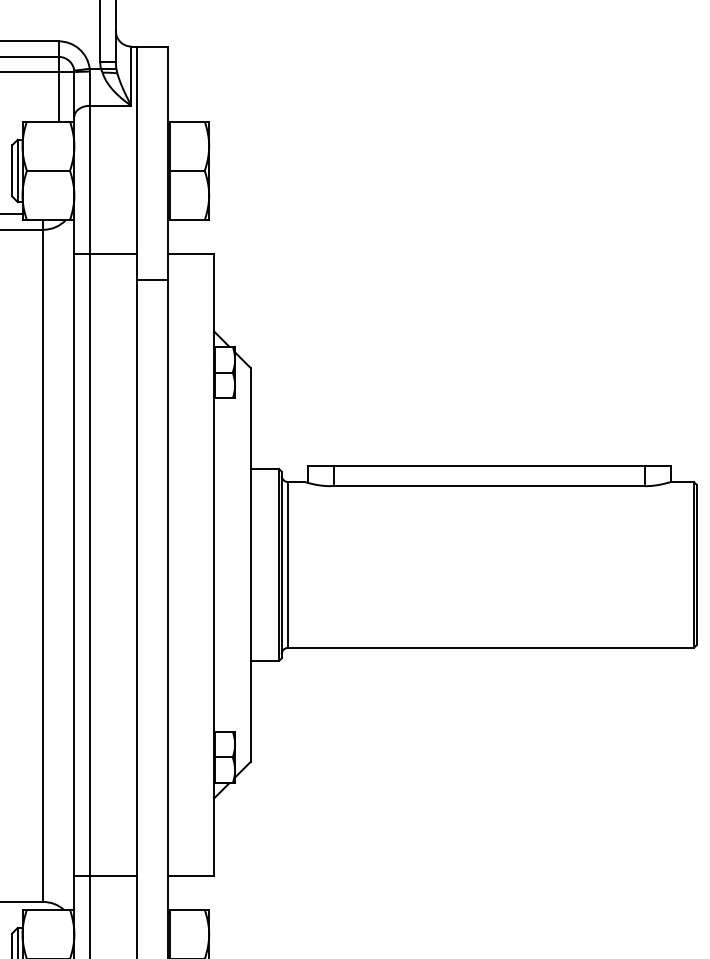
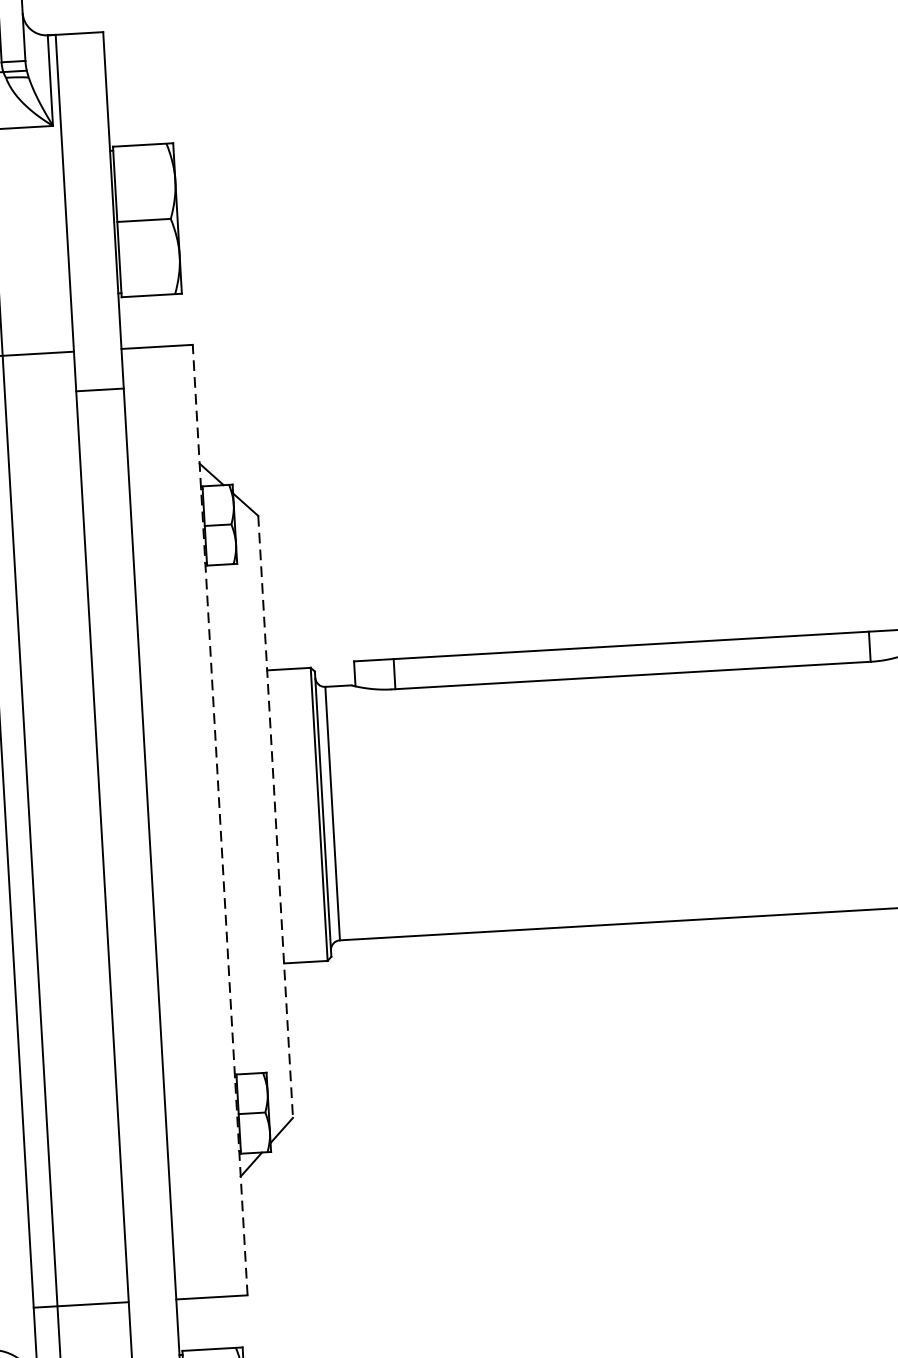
line: (214, 564) -> (220, 819), solid -> dashed
line: (250, 564) -> (275, 816), solid -> dashed

